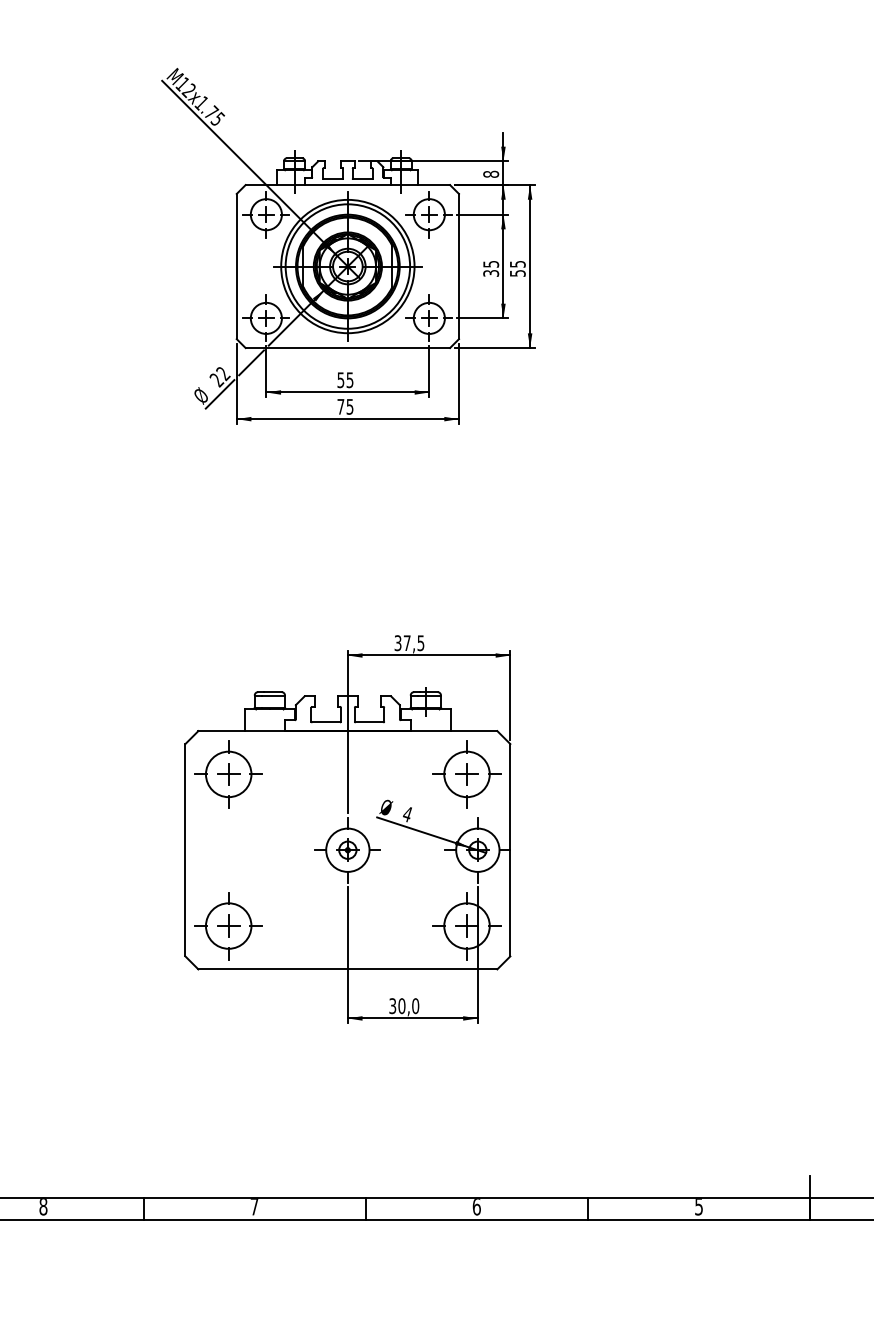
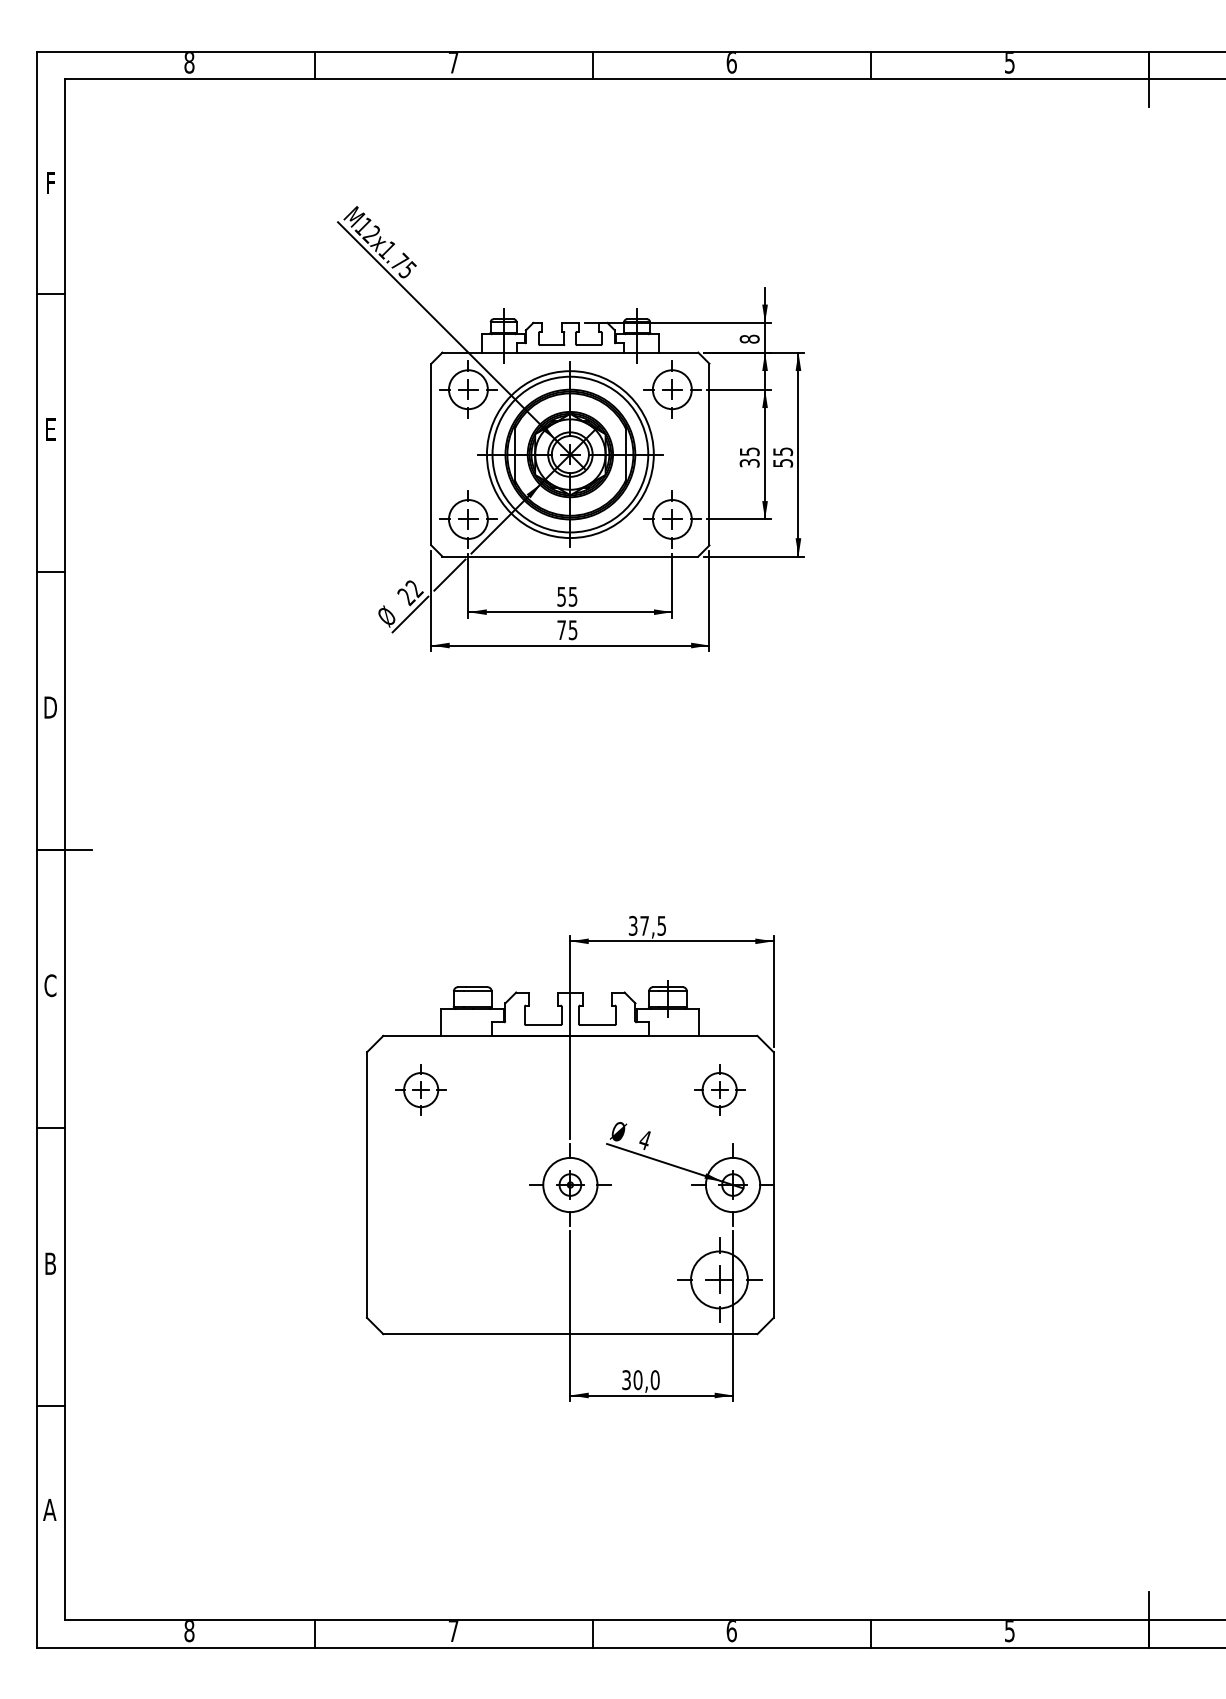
part: (228, 773) -> (420, 1089), size x0.6
part: (467, 773) -> (719, 1089), size x0.6
part: (228, 925) -> (420, 1279), removed

